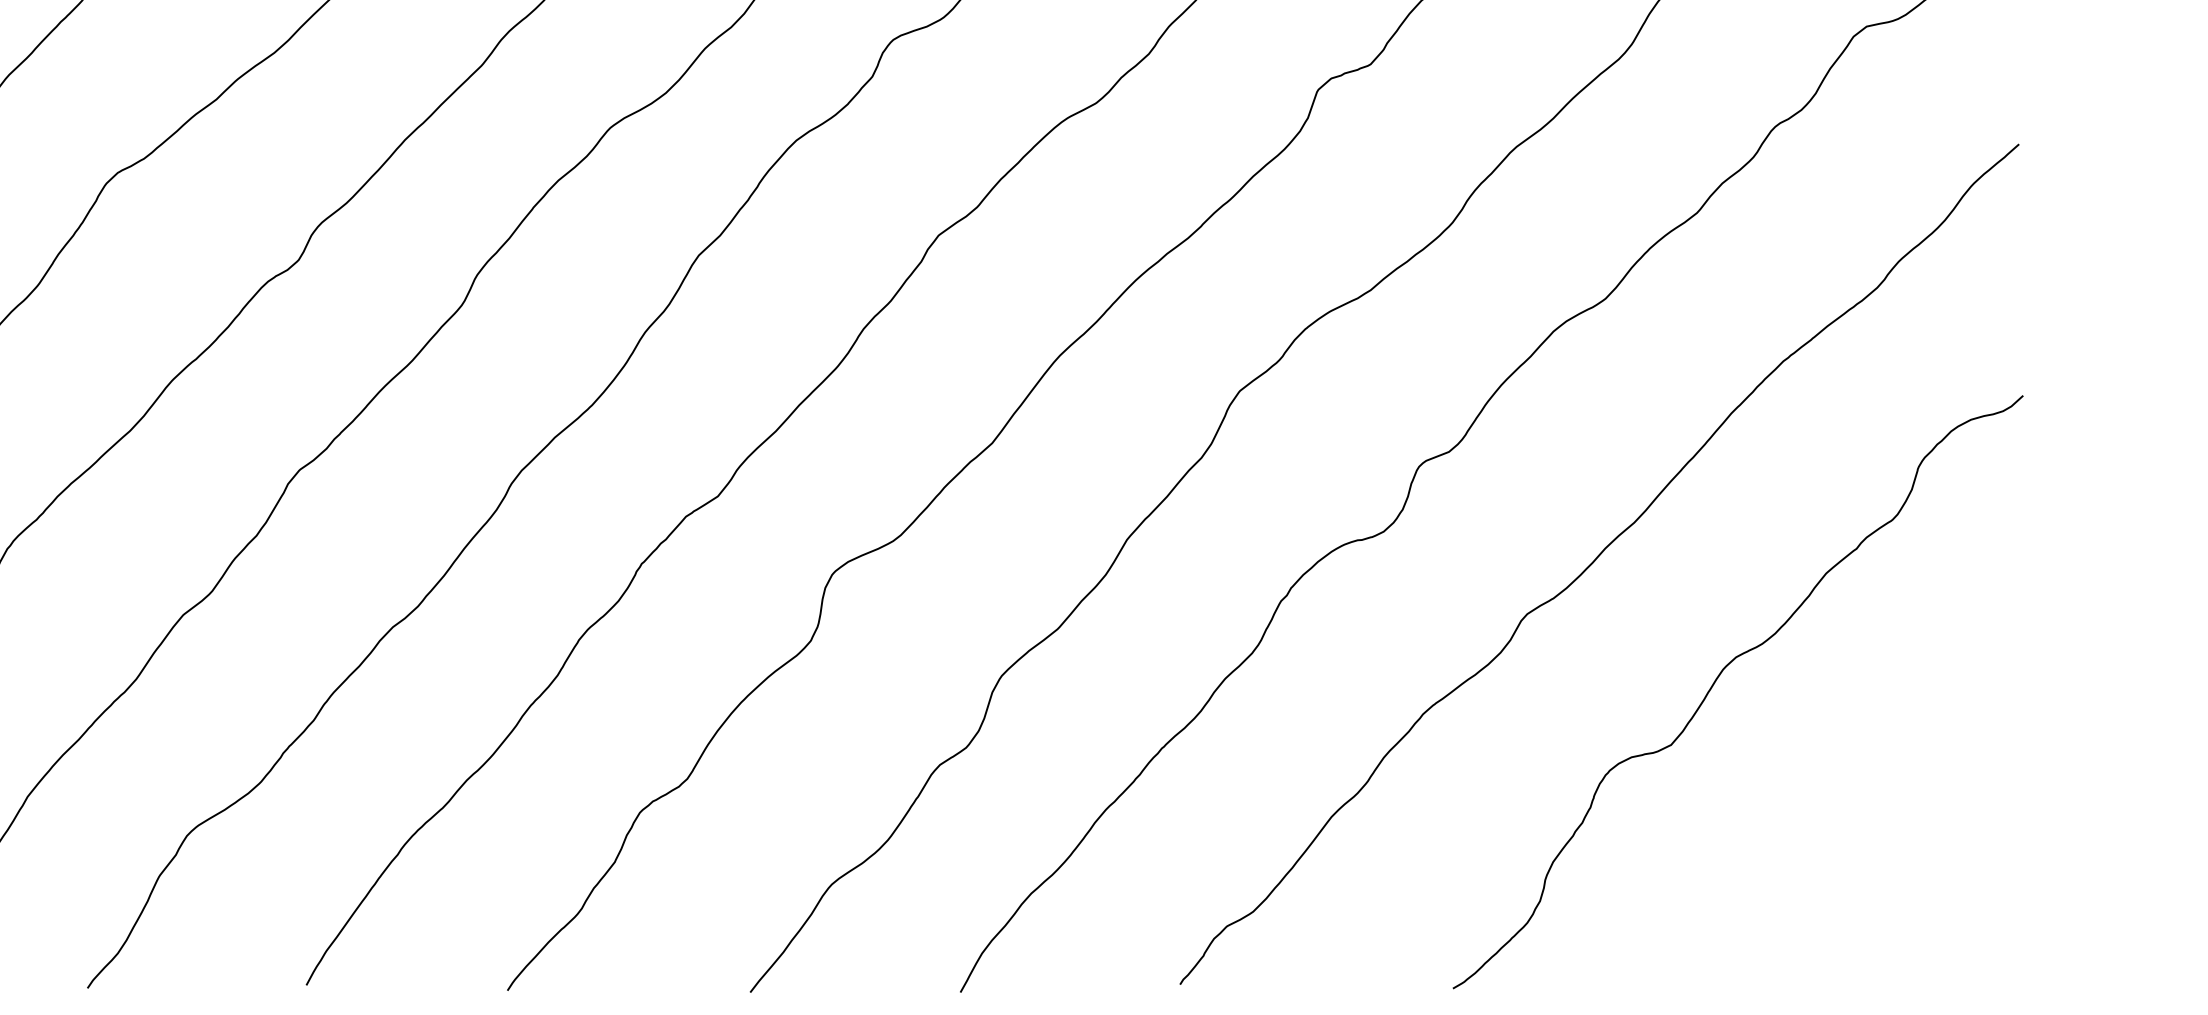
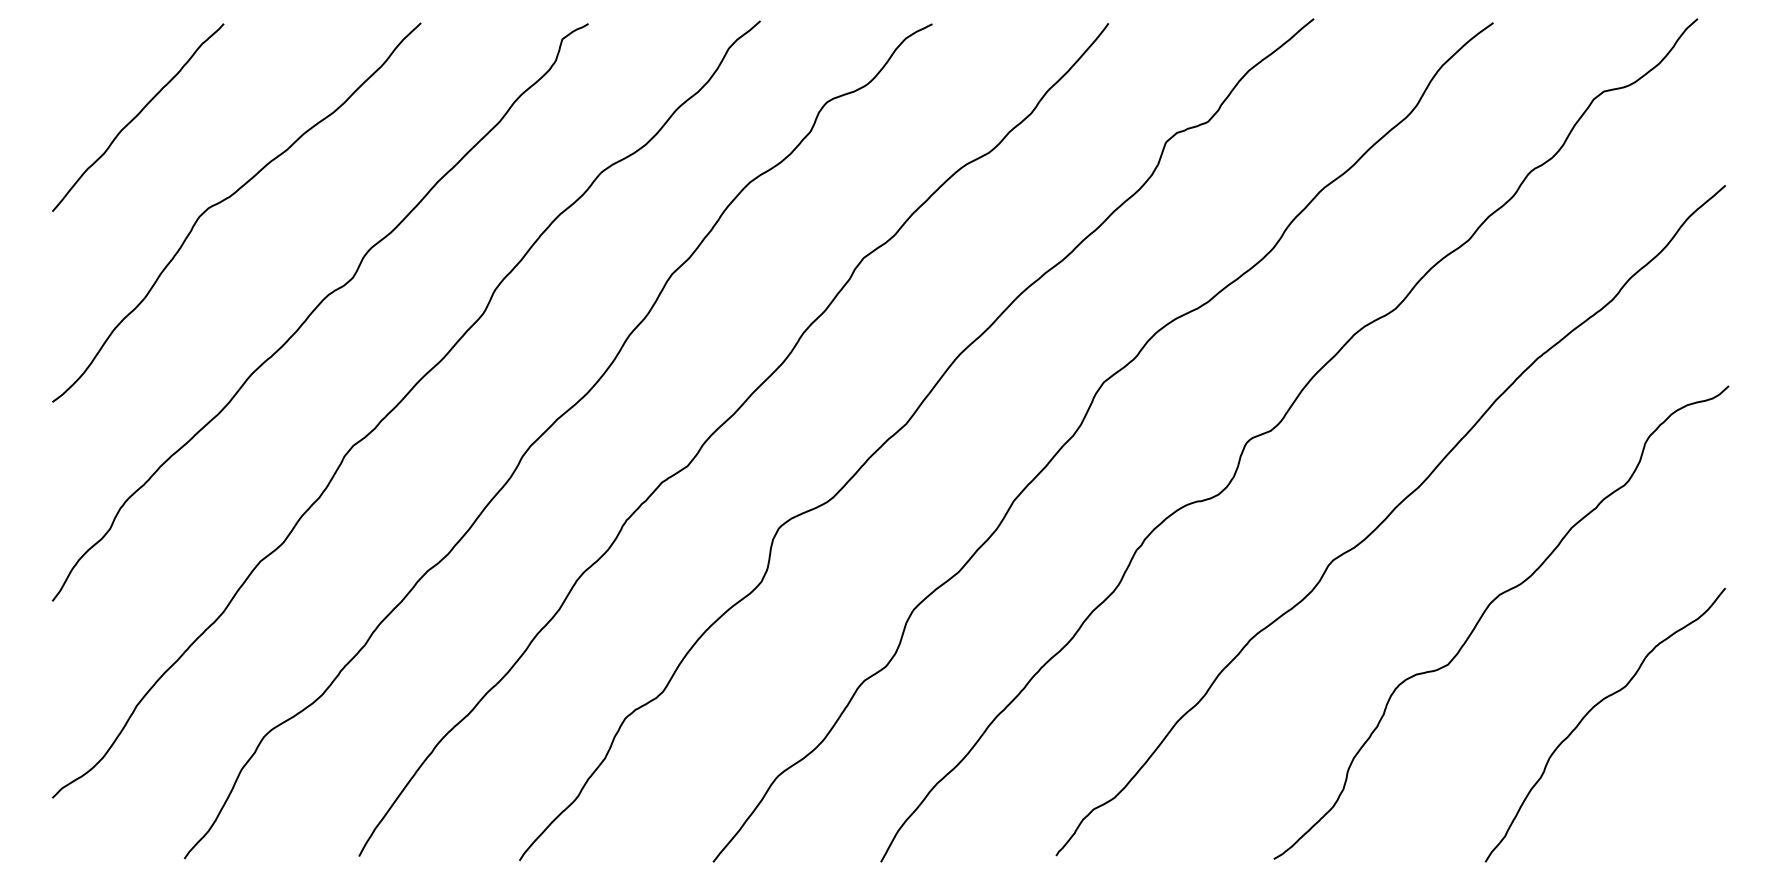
curve: (1851, 802) -> (1591, 710), added

